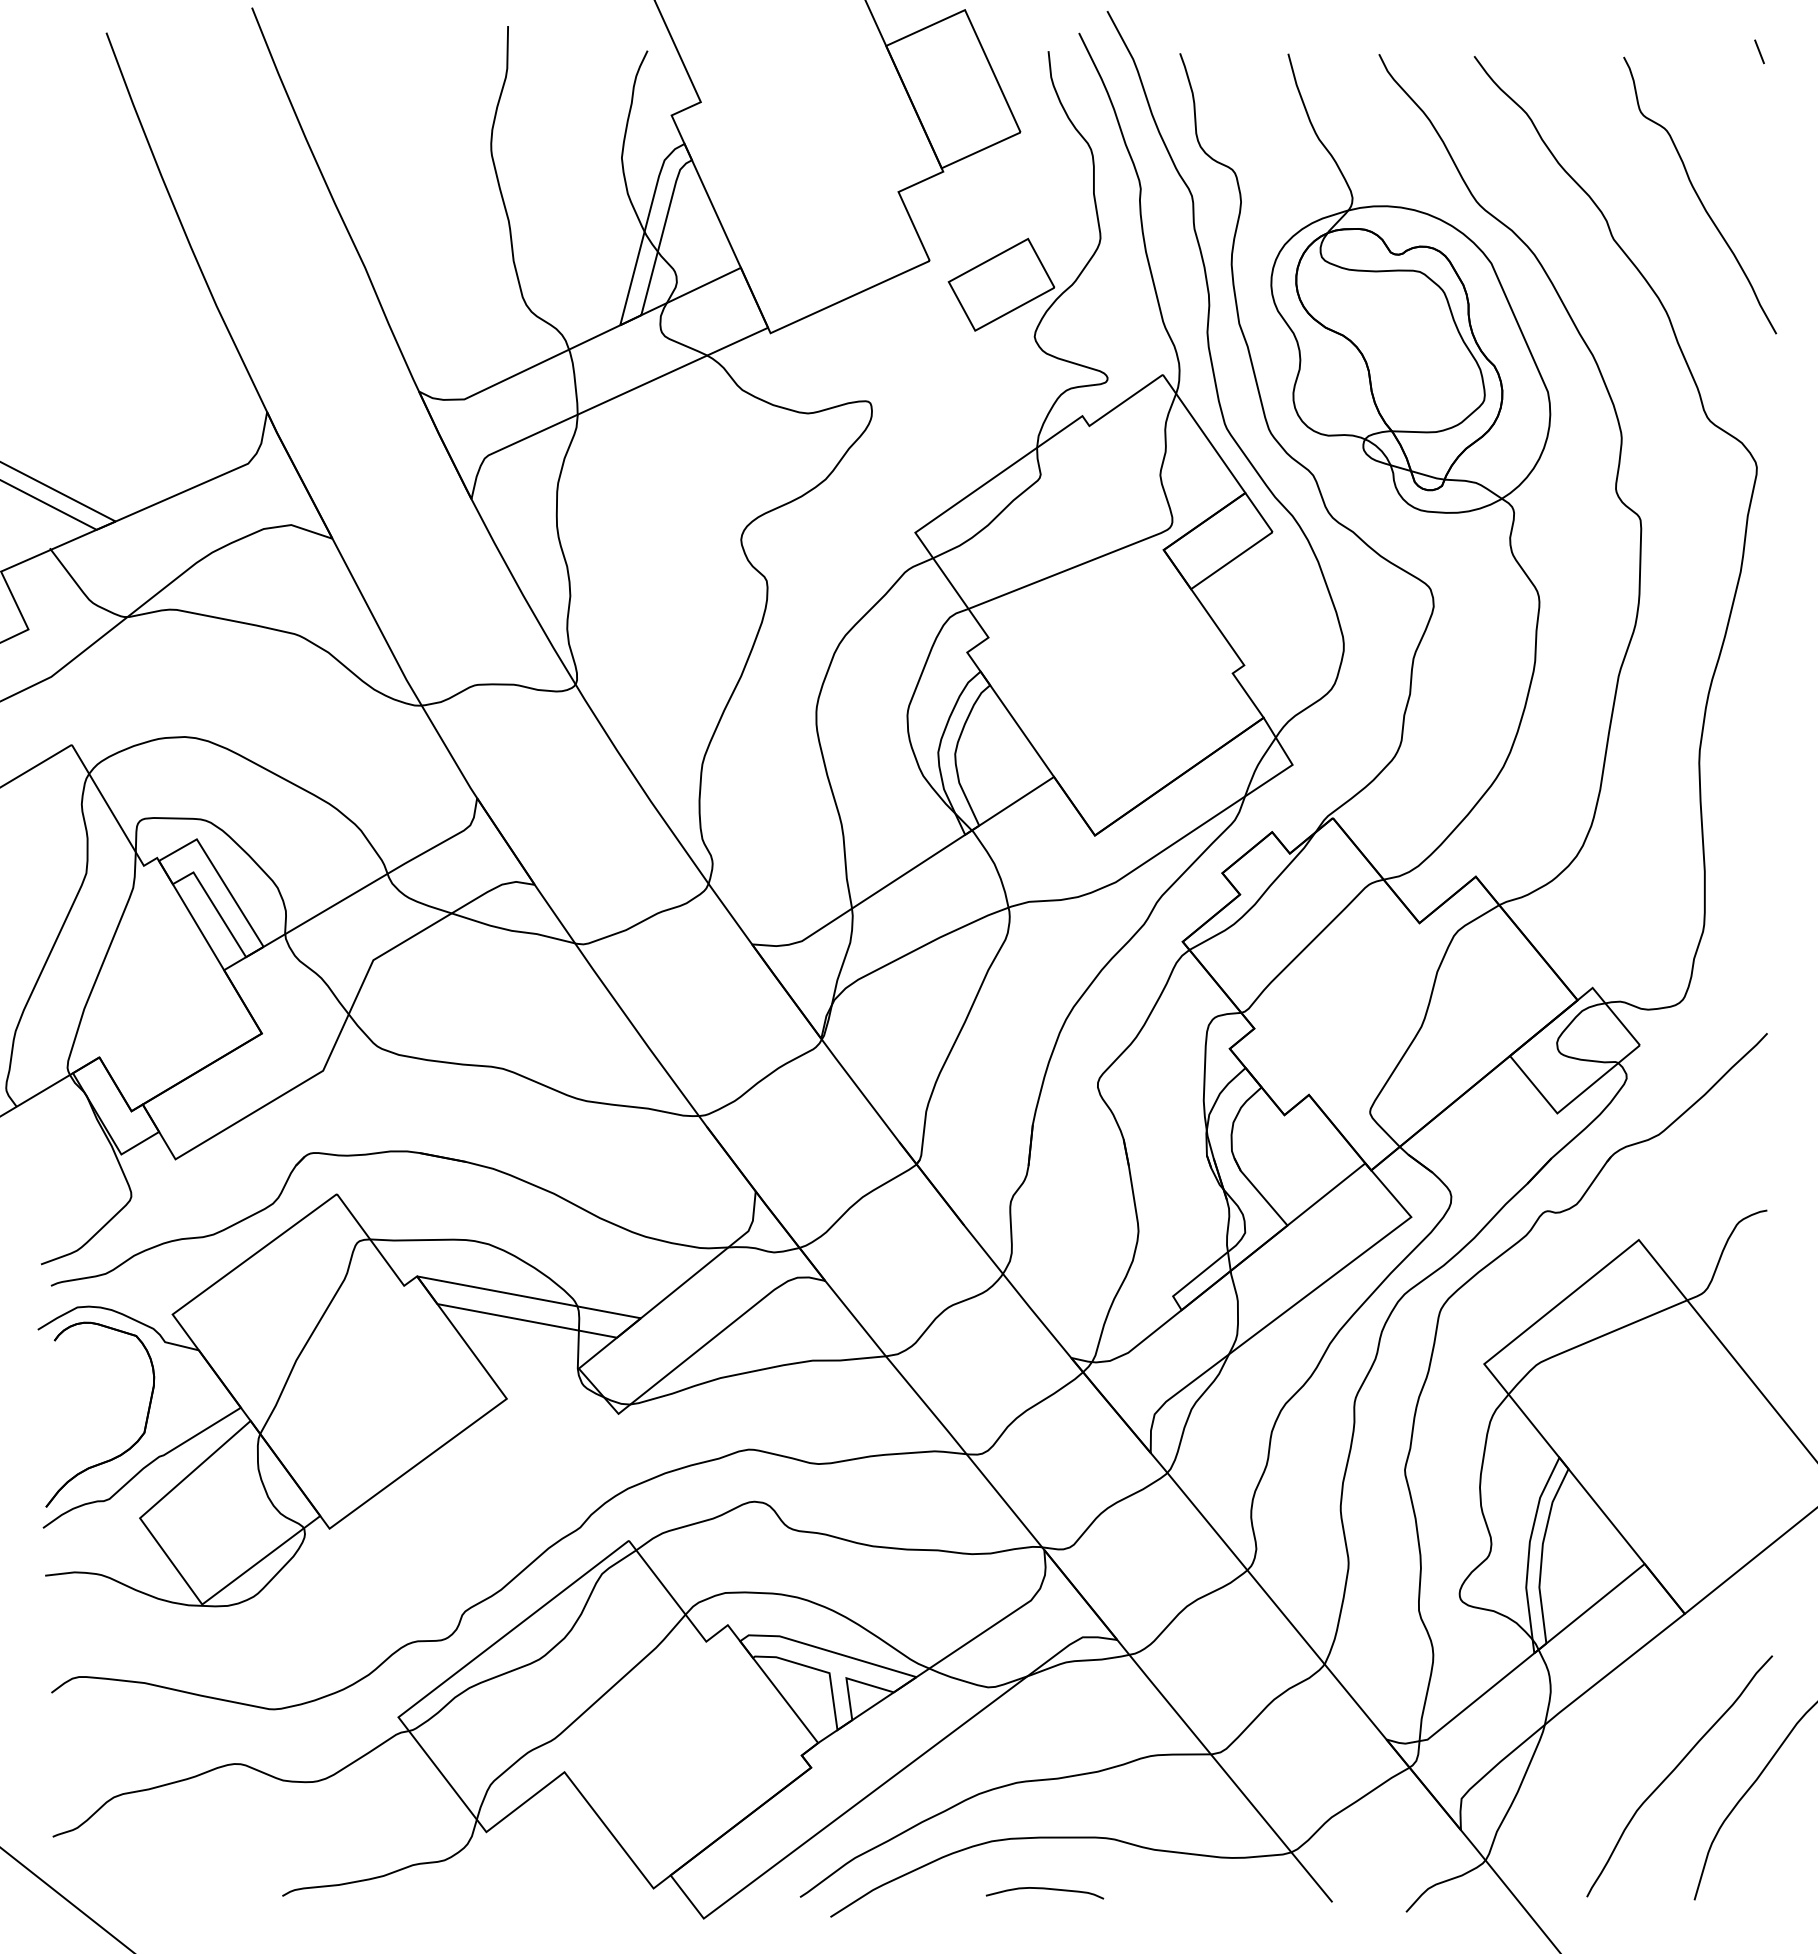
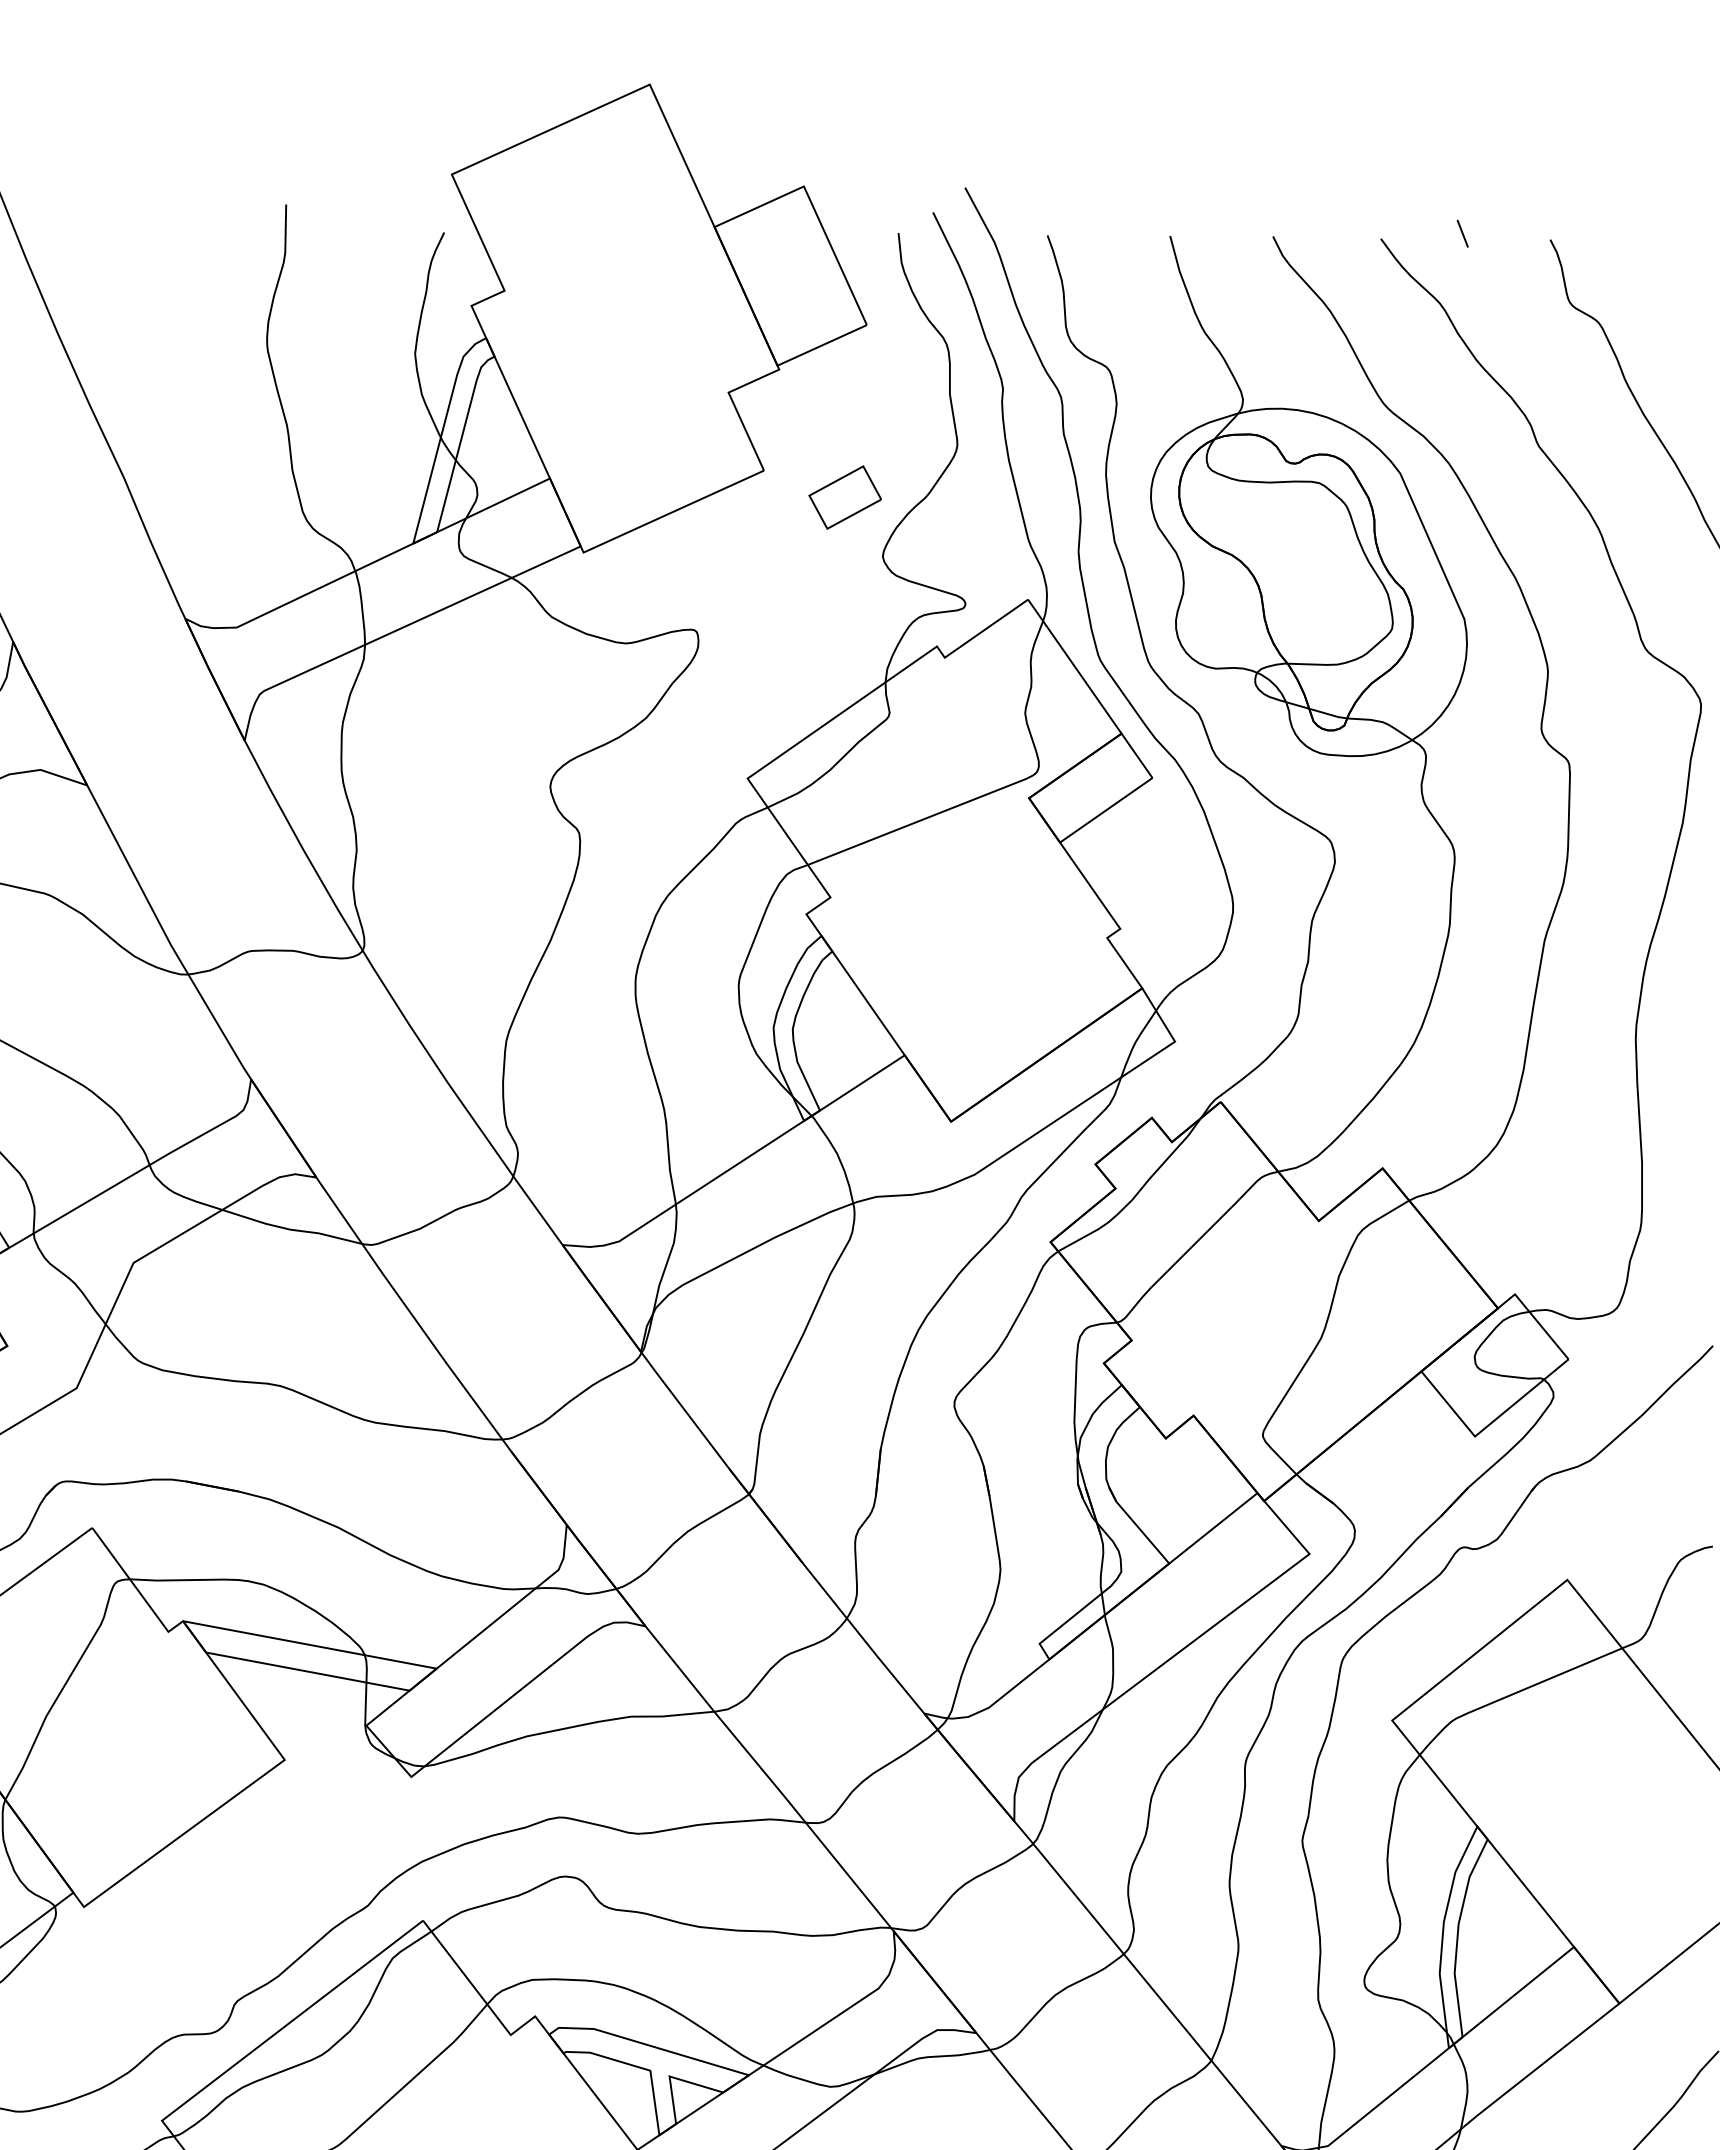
line: (1759, 51) -> (1462, 233), moved
part: (1001, 284) -> (845, 497), size x0.6

